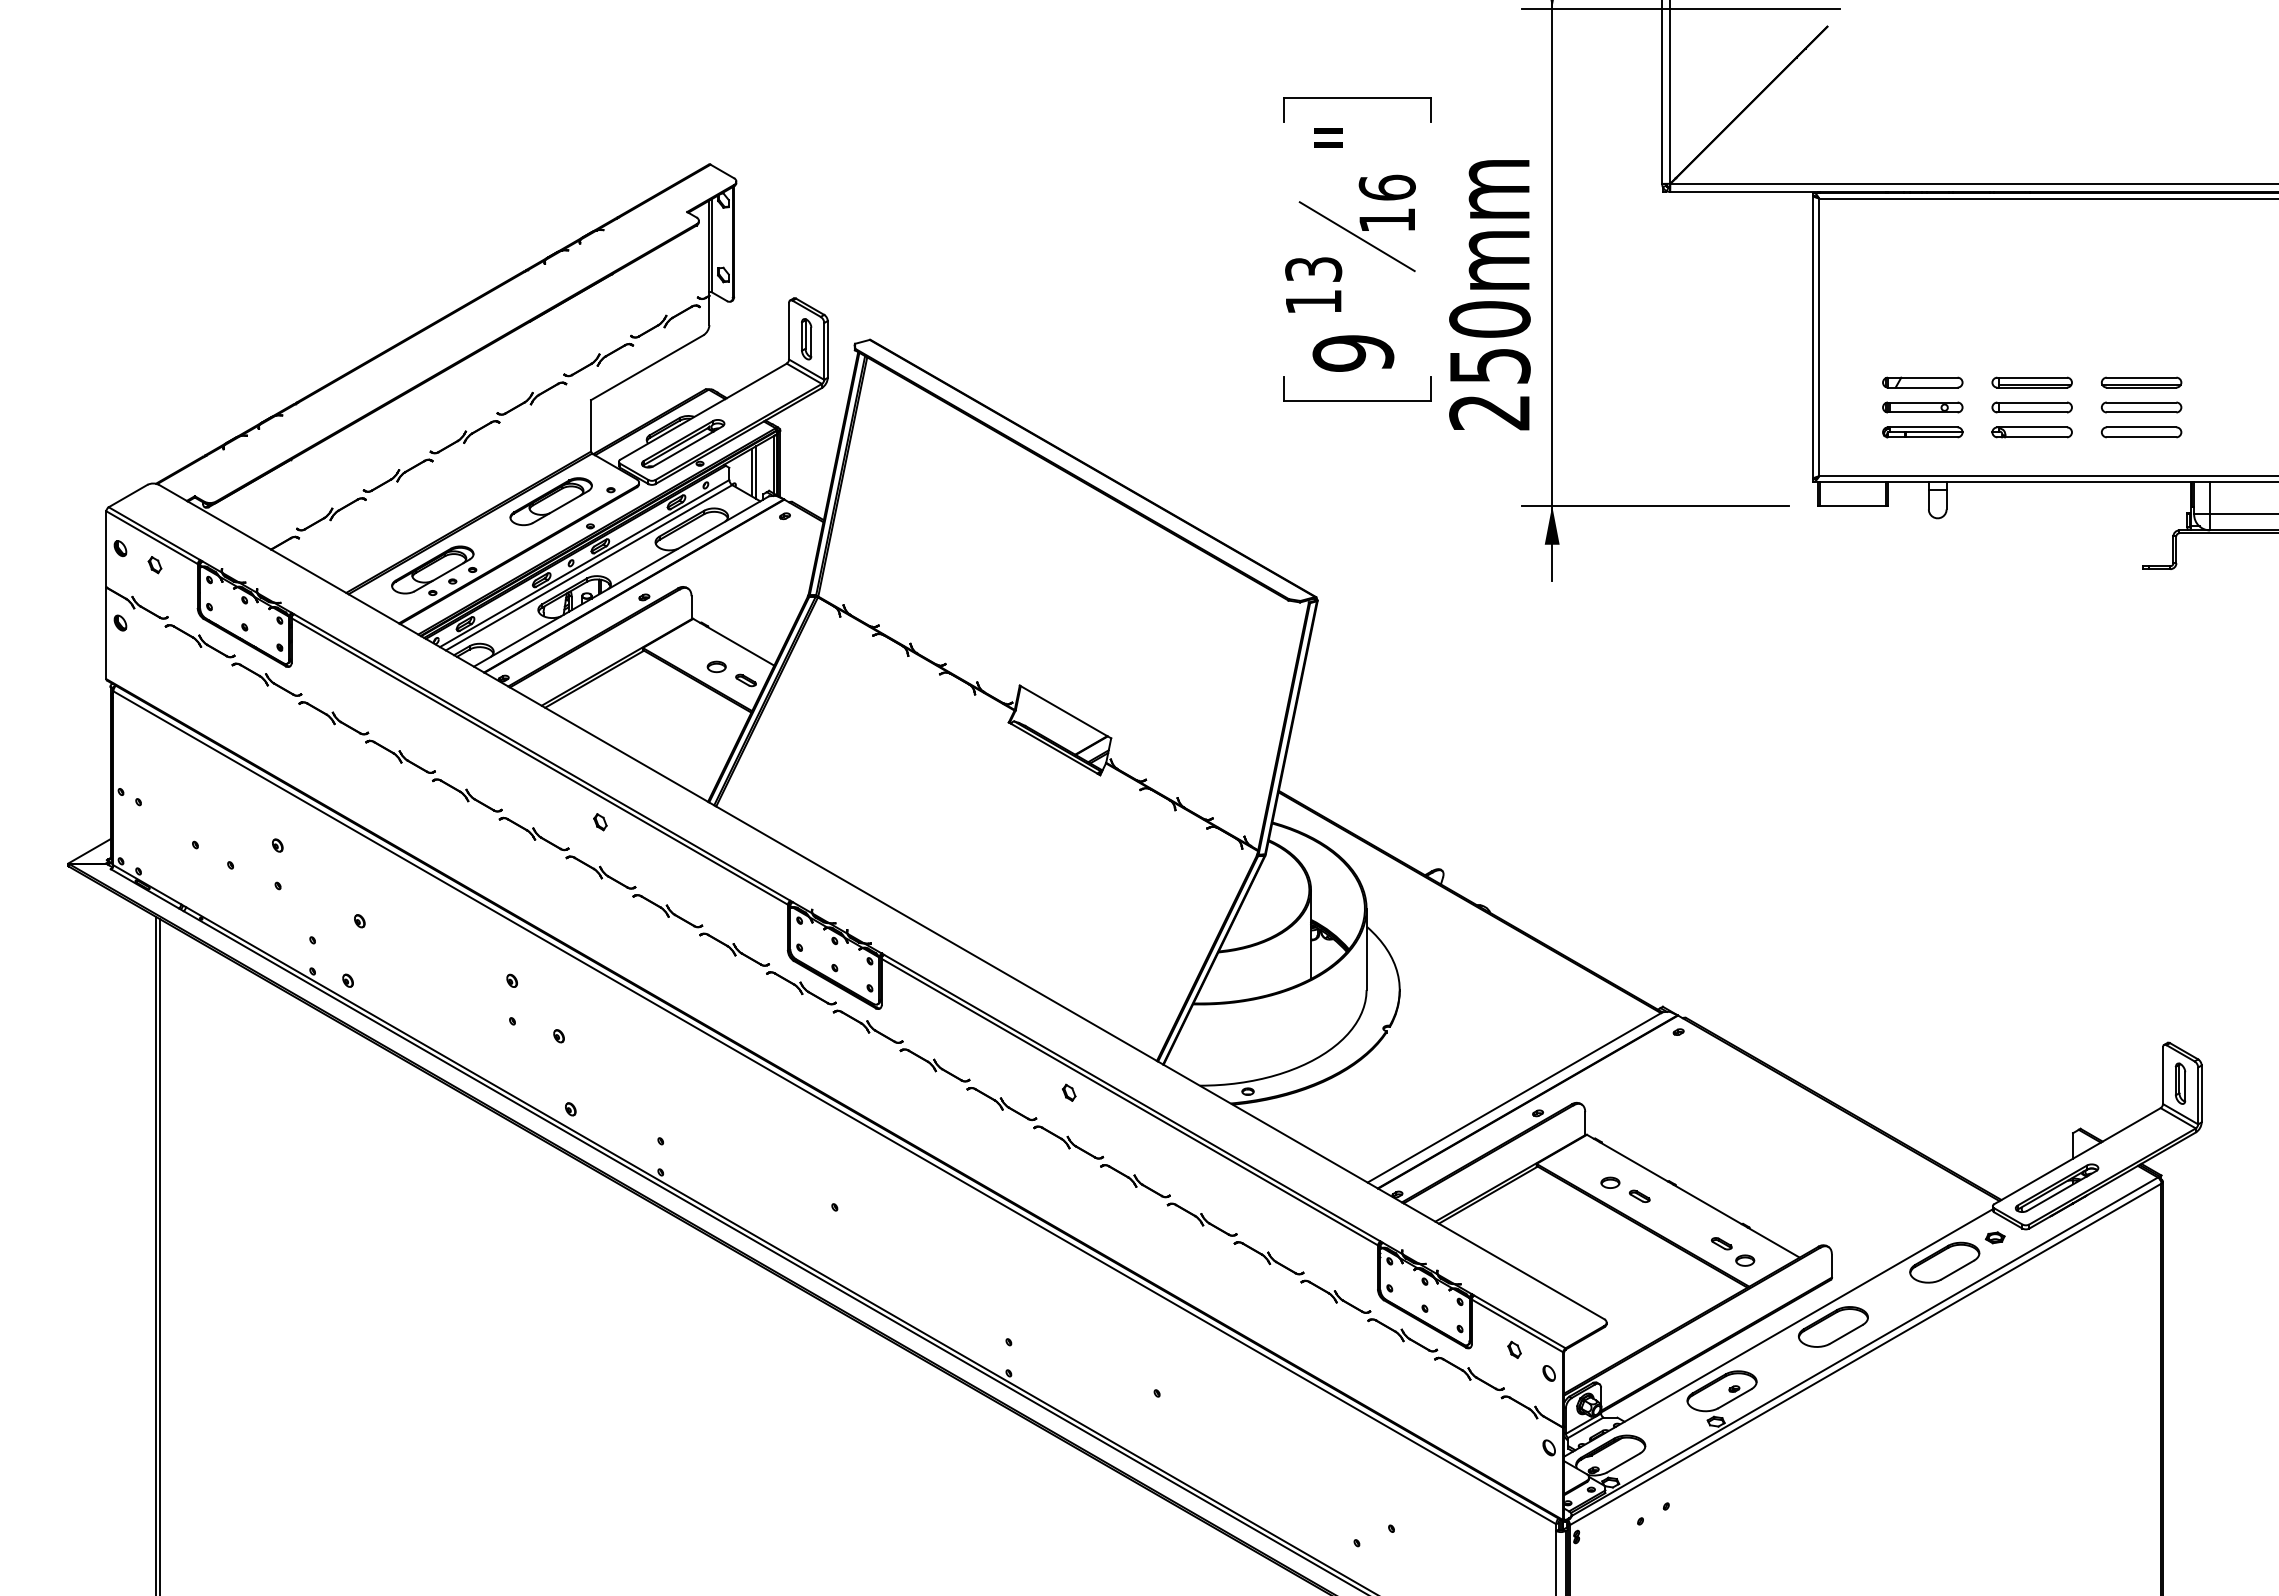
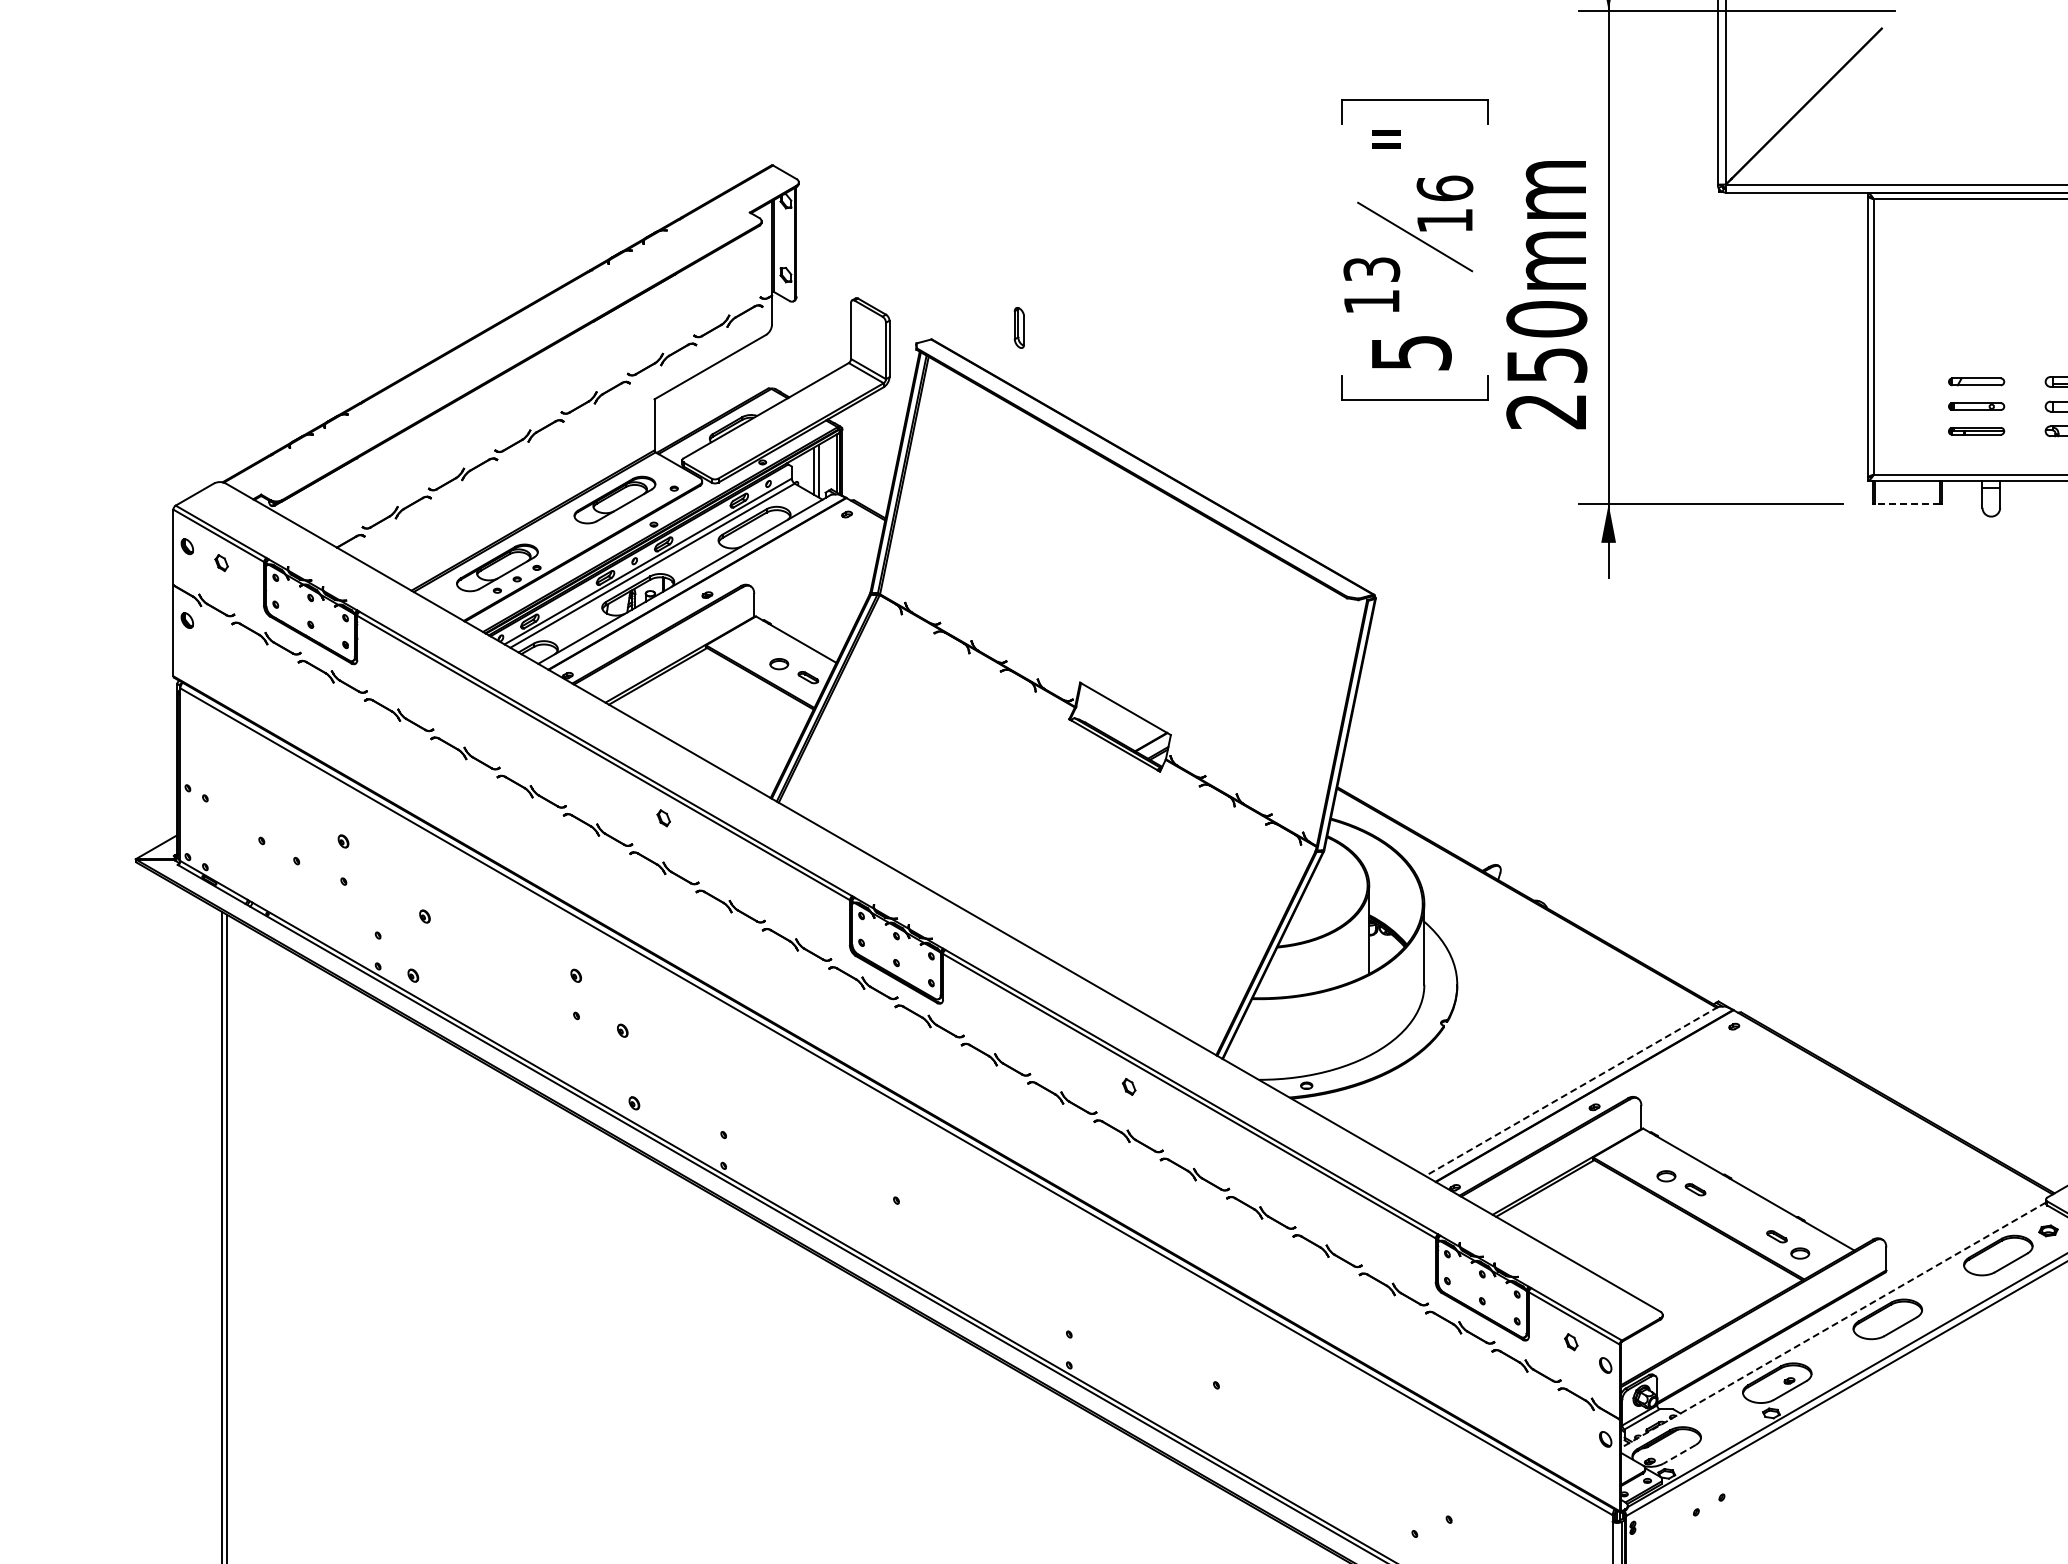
part: (806, 339) -> (1019, 328), moved
text: (1353, 353) -> (1411, 352), 9 -> 5
part: (1922, 382) -> (1976, 381), size x0.7
part: (1922, 407) -> (1976, 406), size x0.7
part: (1922, 432) -> (1976, 431), size x0.7
part: (683, 443) -> (746, 442), removed
line: (1853, 505) -> (1907, 503), solid -> dashed
line: (1514, 1097) -> (1571, 1091), solid -> dashed
line: (1778, 1333) -> (1833, 1325), solid -> dashed
line: (1623, 1463) -> (1679, 1454), solid -> dashed

